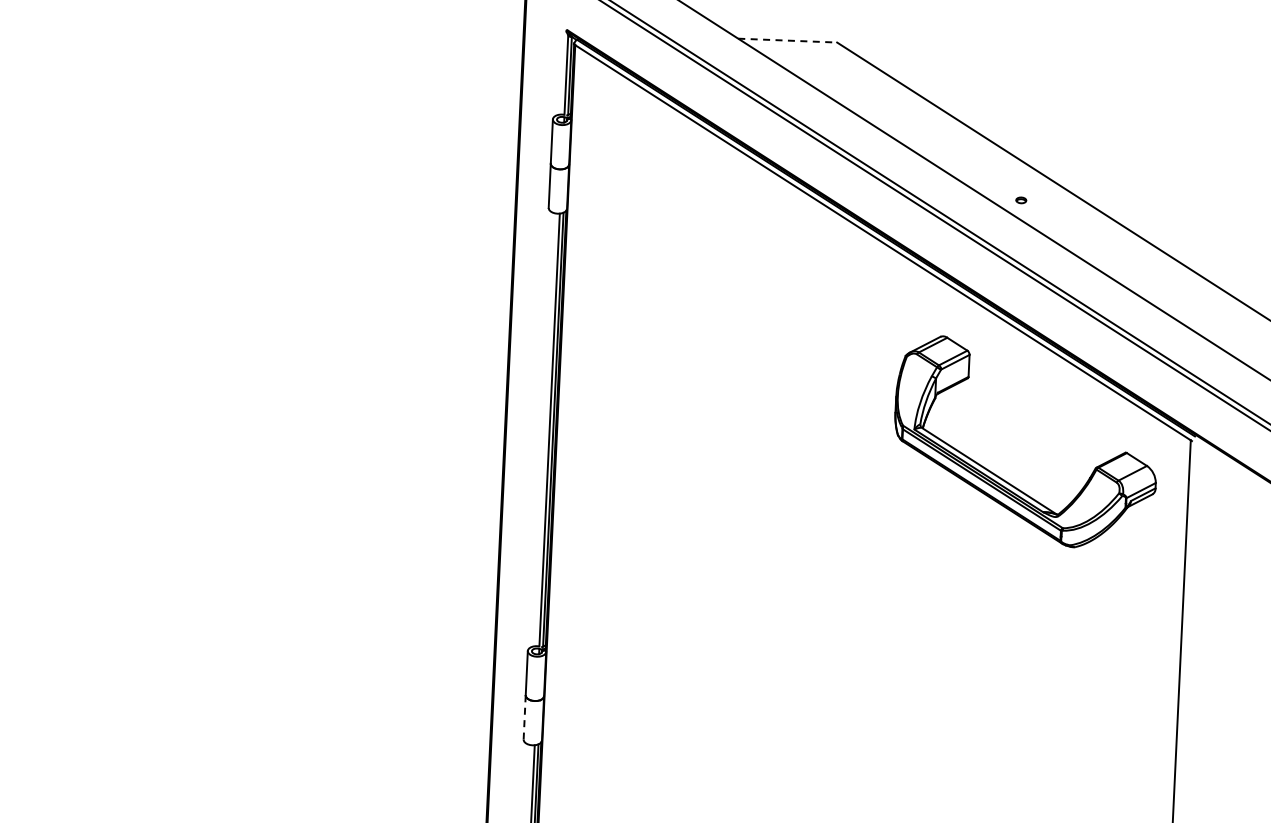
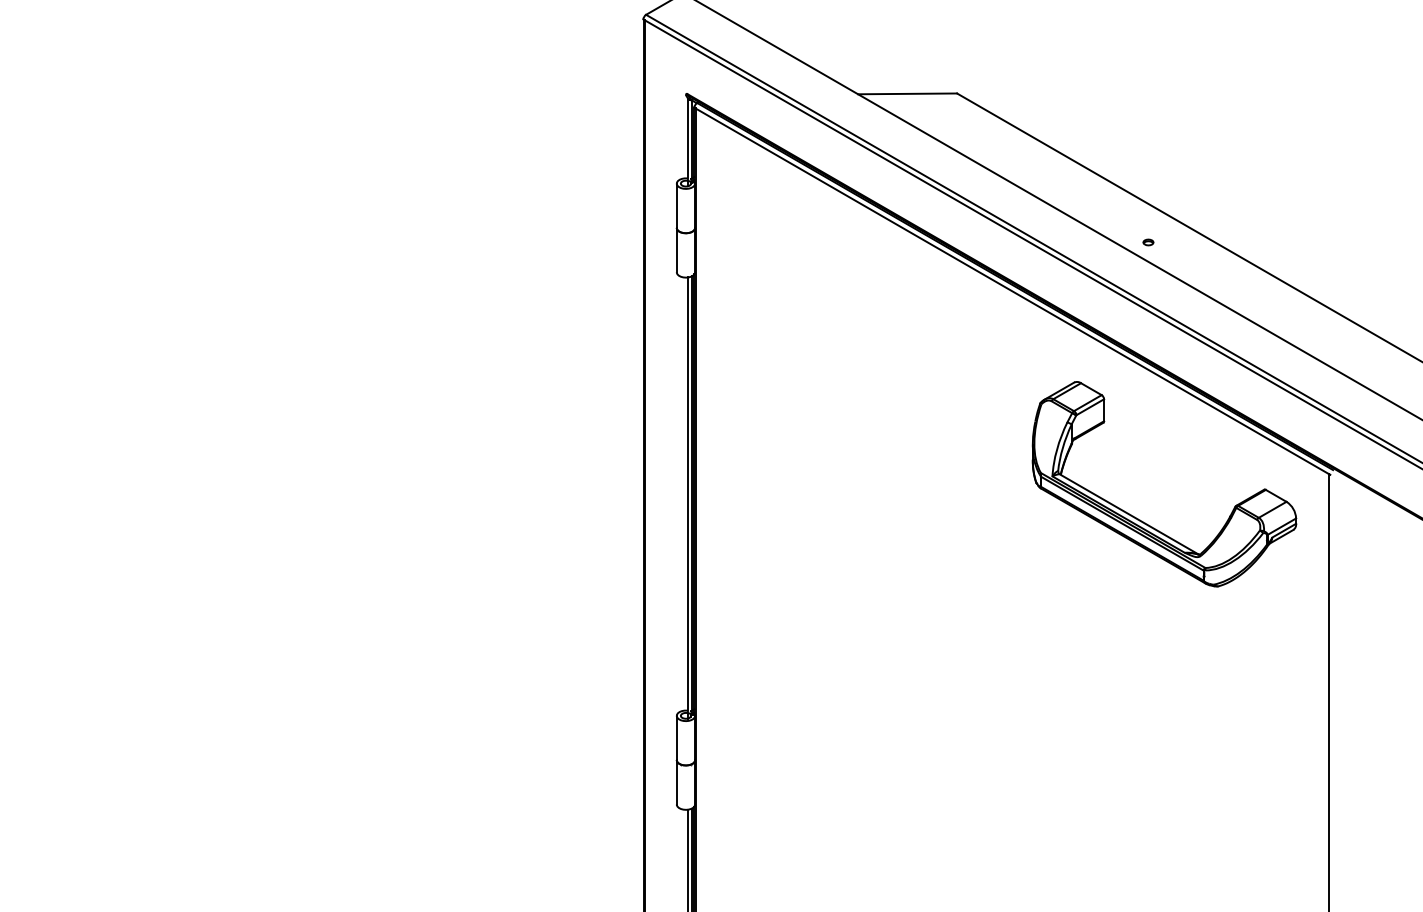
line: (788, 40) -> (908, 93), dashed -> solid
line: (524, 717) -> (676, 782), dashed -> solid

